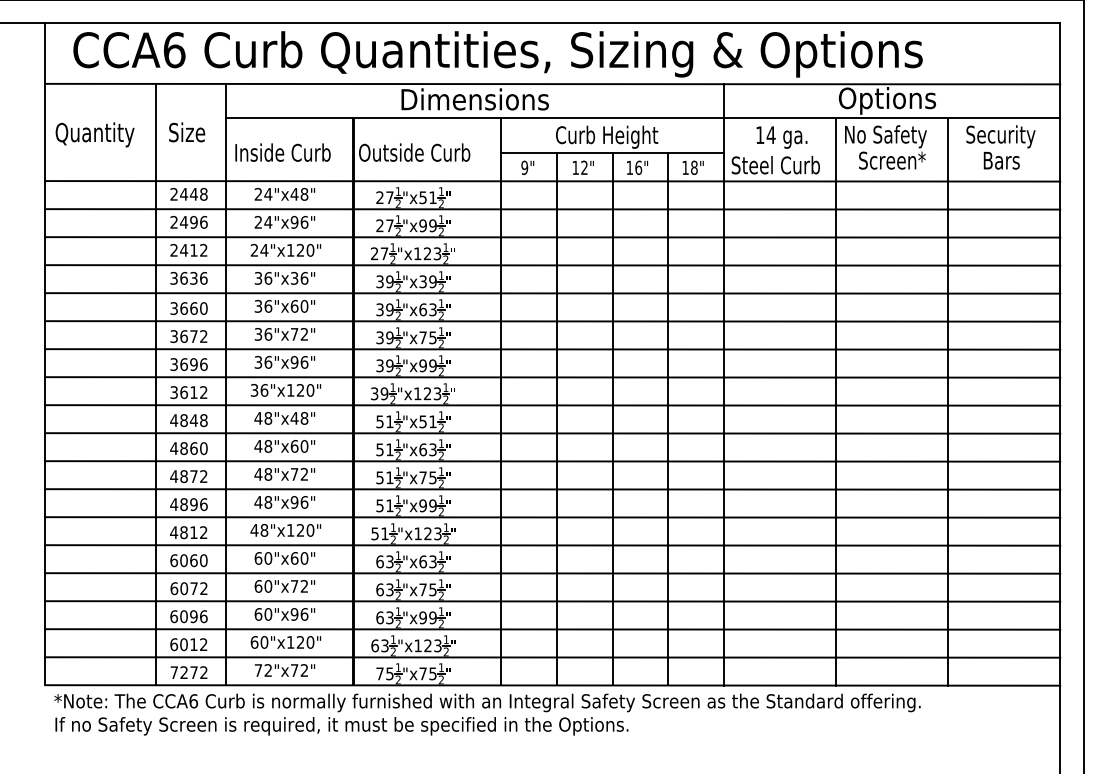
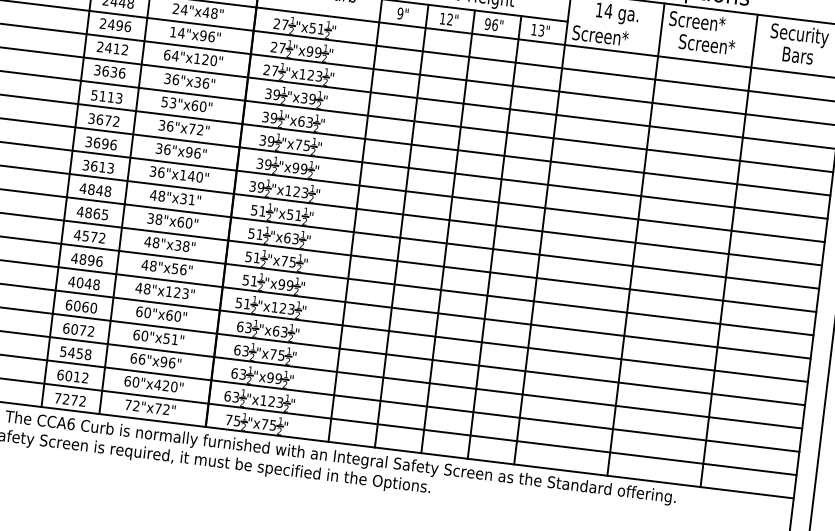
text: (885, 136) -> (703, 23), No Safety -> Screen*
text: (780, 165) -> (613, 37), Steel Curb -> Screen*
text: (629, 167) -> (487, 23), 16" -> 96"
text: (694, 167) -> (541, 30), 18" -> 13"
text: (257, 222) -> (172, 32), 24"x96" -> 14"x96"
text: (254, 249) -> (167, 54), 24"x120" -> 64"x120"
text: (263, 305) -> (169, 101), 36"x60" -> 53"x60"
text: (188, 308) -> (106, 96), 3660 -> 5113
text: (300, 390) -> (191, 176), 36"x120" -> 36"x140"
text: (203, 392) -> (110, 168), 3612 -> 3613
text: (299, 418) -> (187, 199), 48"x48" -> 48"x31"
text: (258, 446) -> (150, 218), 48"x60" -> 38"x60"
text: (203, 448) -> (104, 214), 4860 -> 4865
text: (299, 474) -> (182, 246), 48"x72" -> 48"x38"
text: (183, 476) -> (85, 236), 4872 -> 4572
text: (294, 502) -> (175, 268), 48"x96" -> 48"x56"
text: (310, 530) -> (185, 293), 48"x120" -> 48"x123"
text: (193, 532) -> (88, 283), 4812 -> 4048
text: (299, 586) -> (170, 339), 60"x72" -> 60"x51"
text: (268, 614) -> (142, 359), 60"x96" -> 66"x96"
text: (188, 616) -> (75, 353), 6096 -> 5458
text: (290, 642) -> (157, 384), 60"x120" -> 60"x420"

